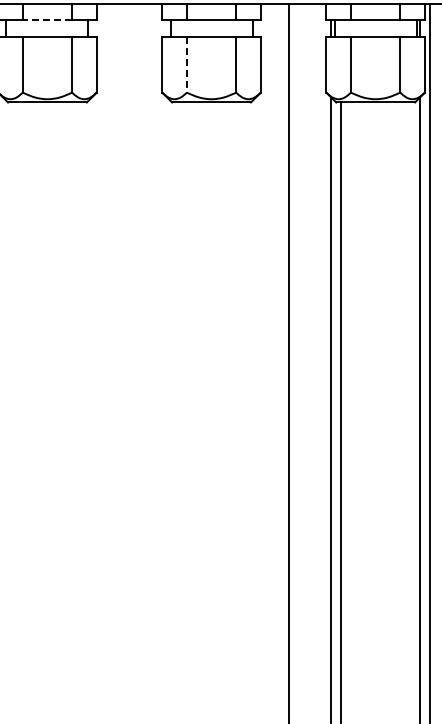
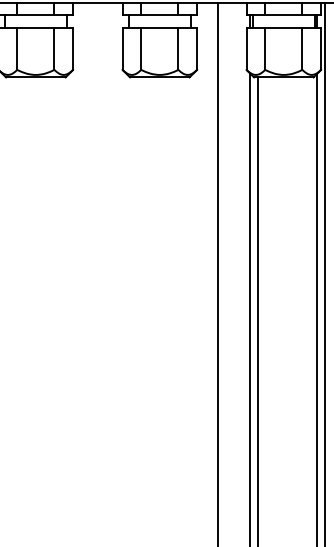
line: (47, 20) -> (35, 15), dashed -> solid
line: (186, 64) -> (140, 48), dashed -> solid

